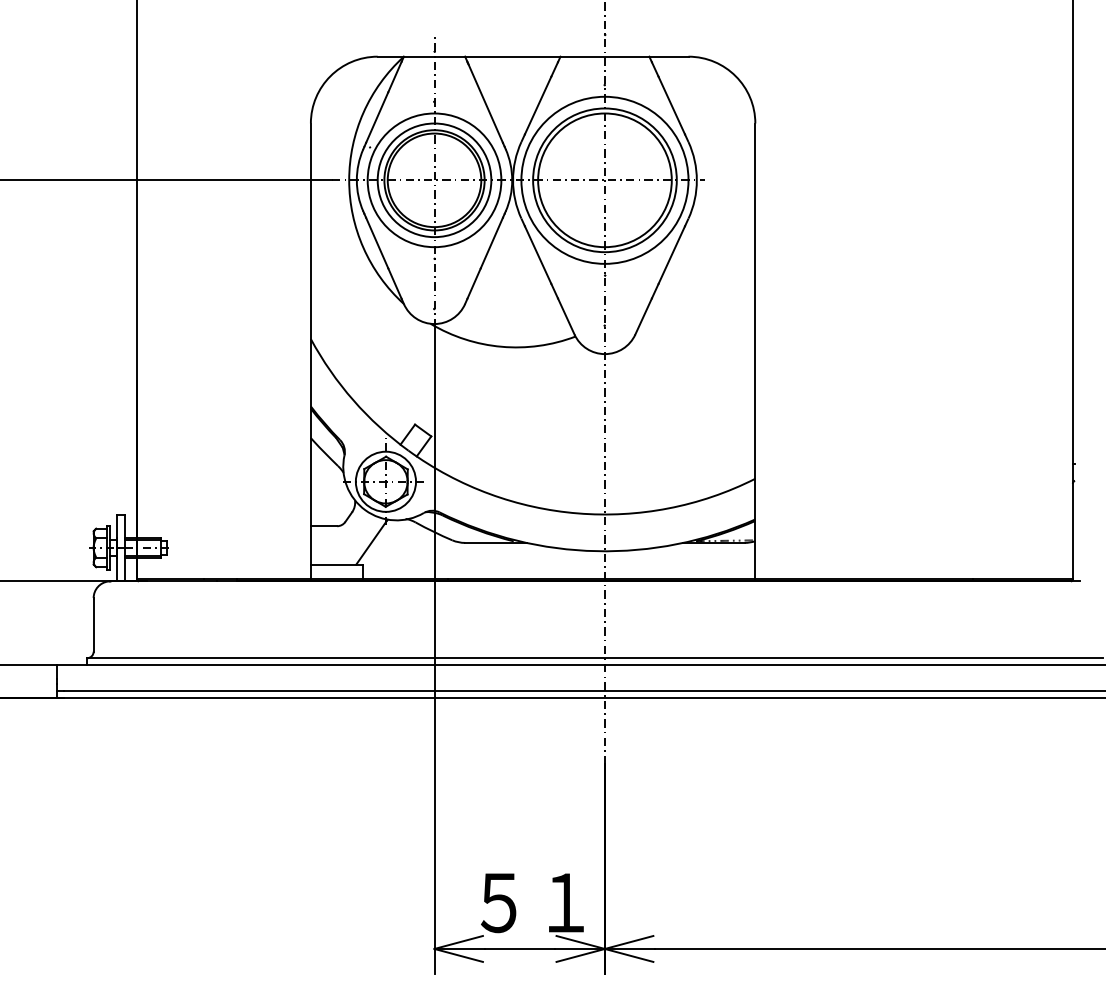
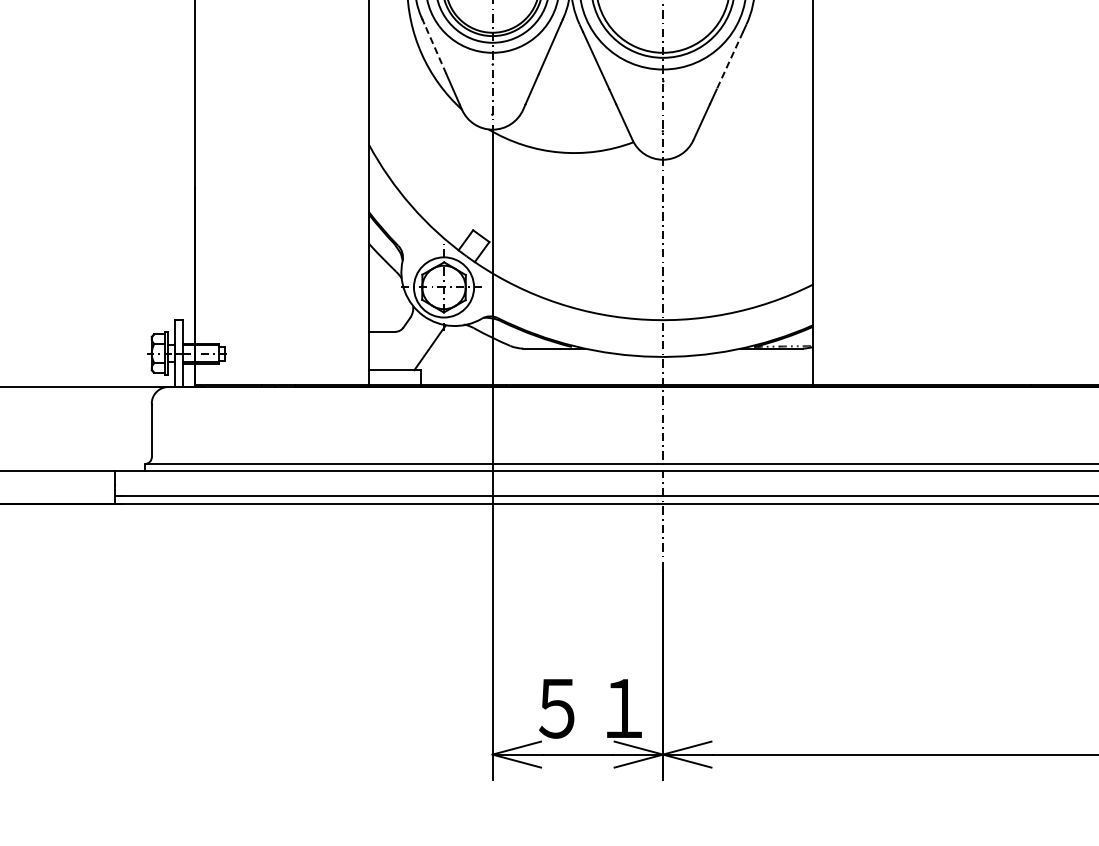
line: (377, 243) -> (435, 49), solid -> dashed
line: (671, 255) -> (729, 61), solid -> dashed

